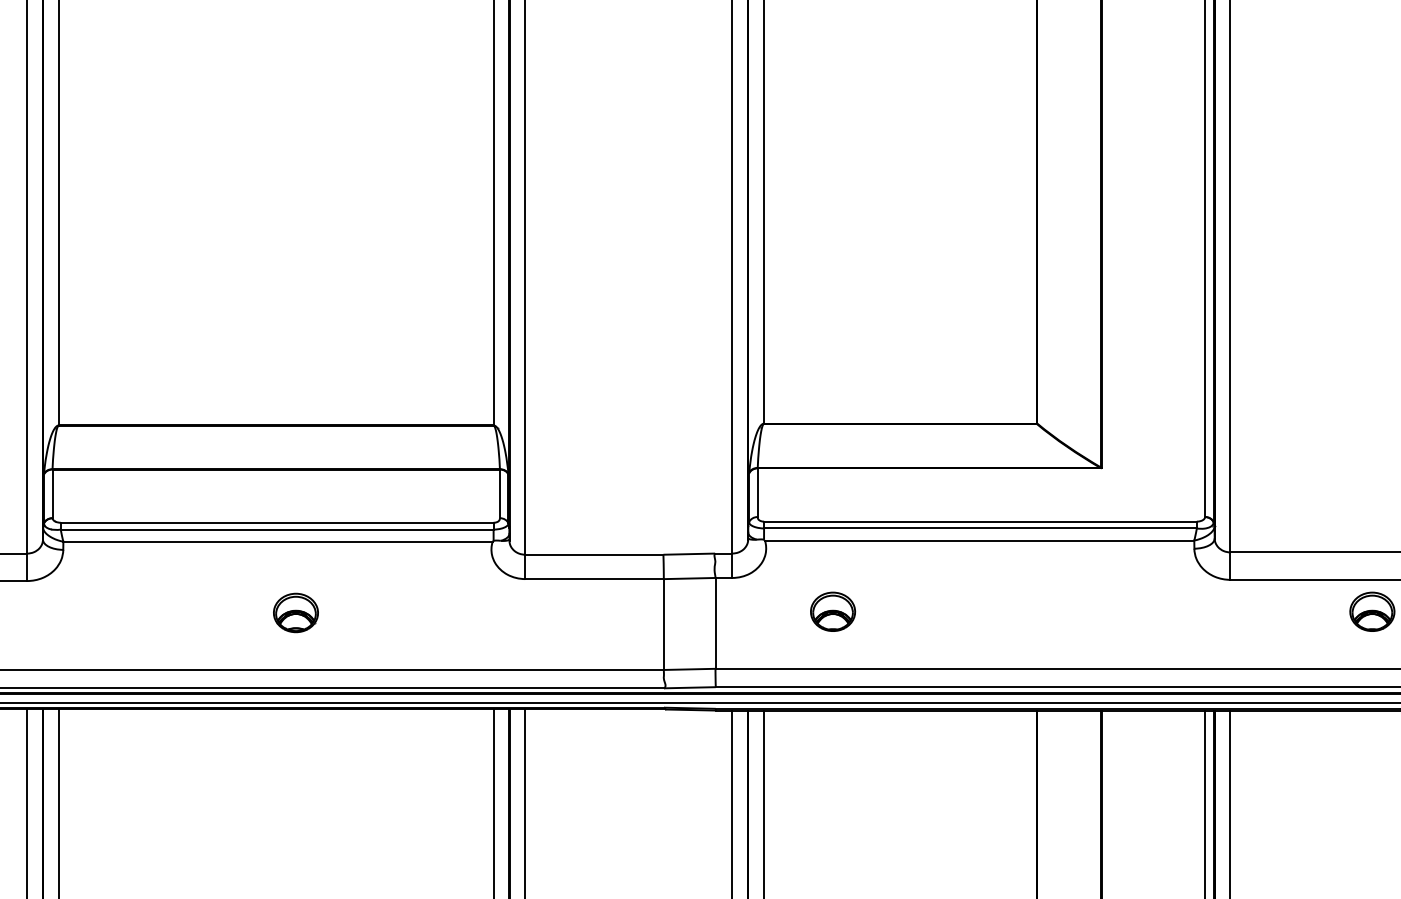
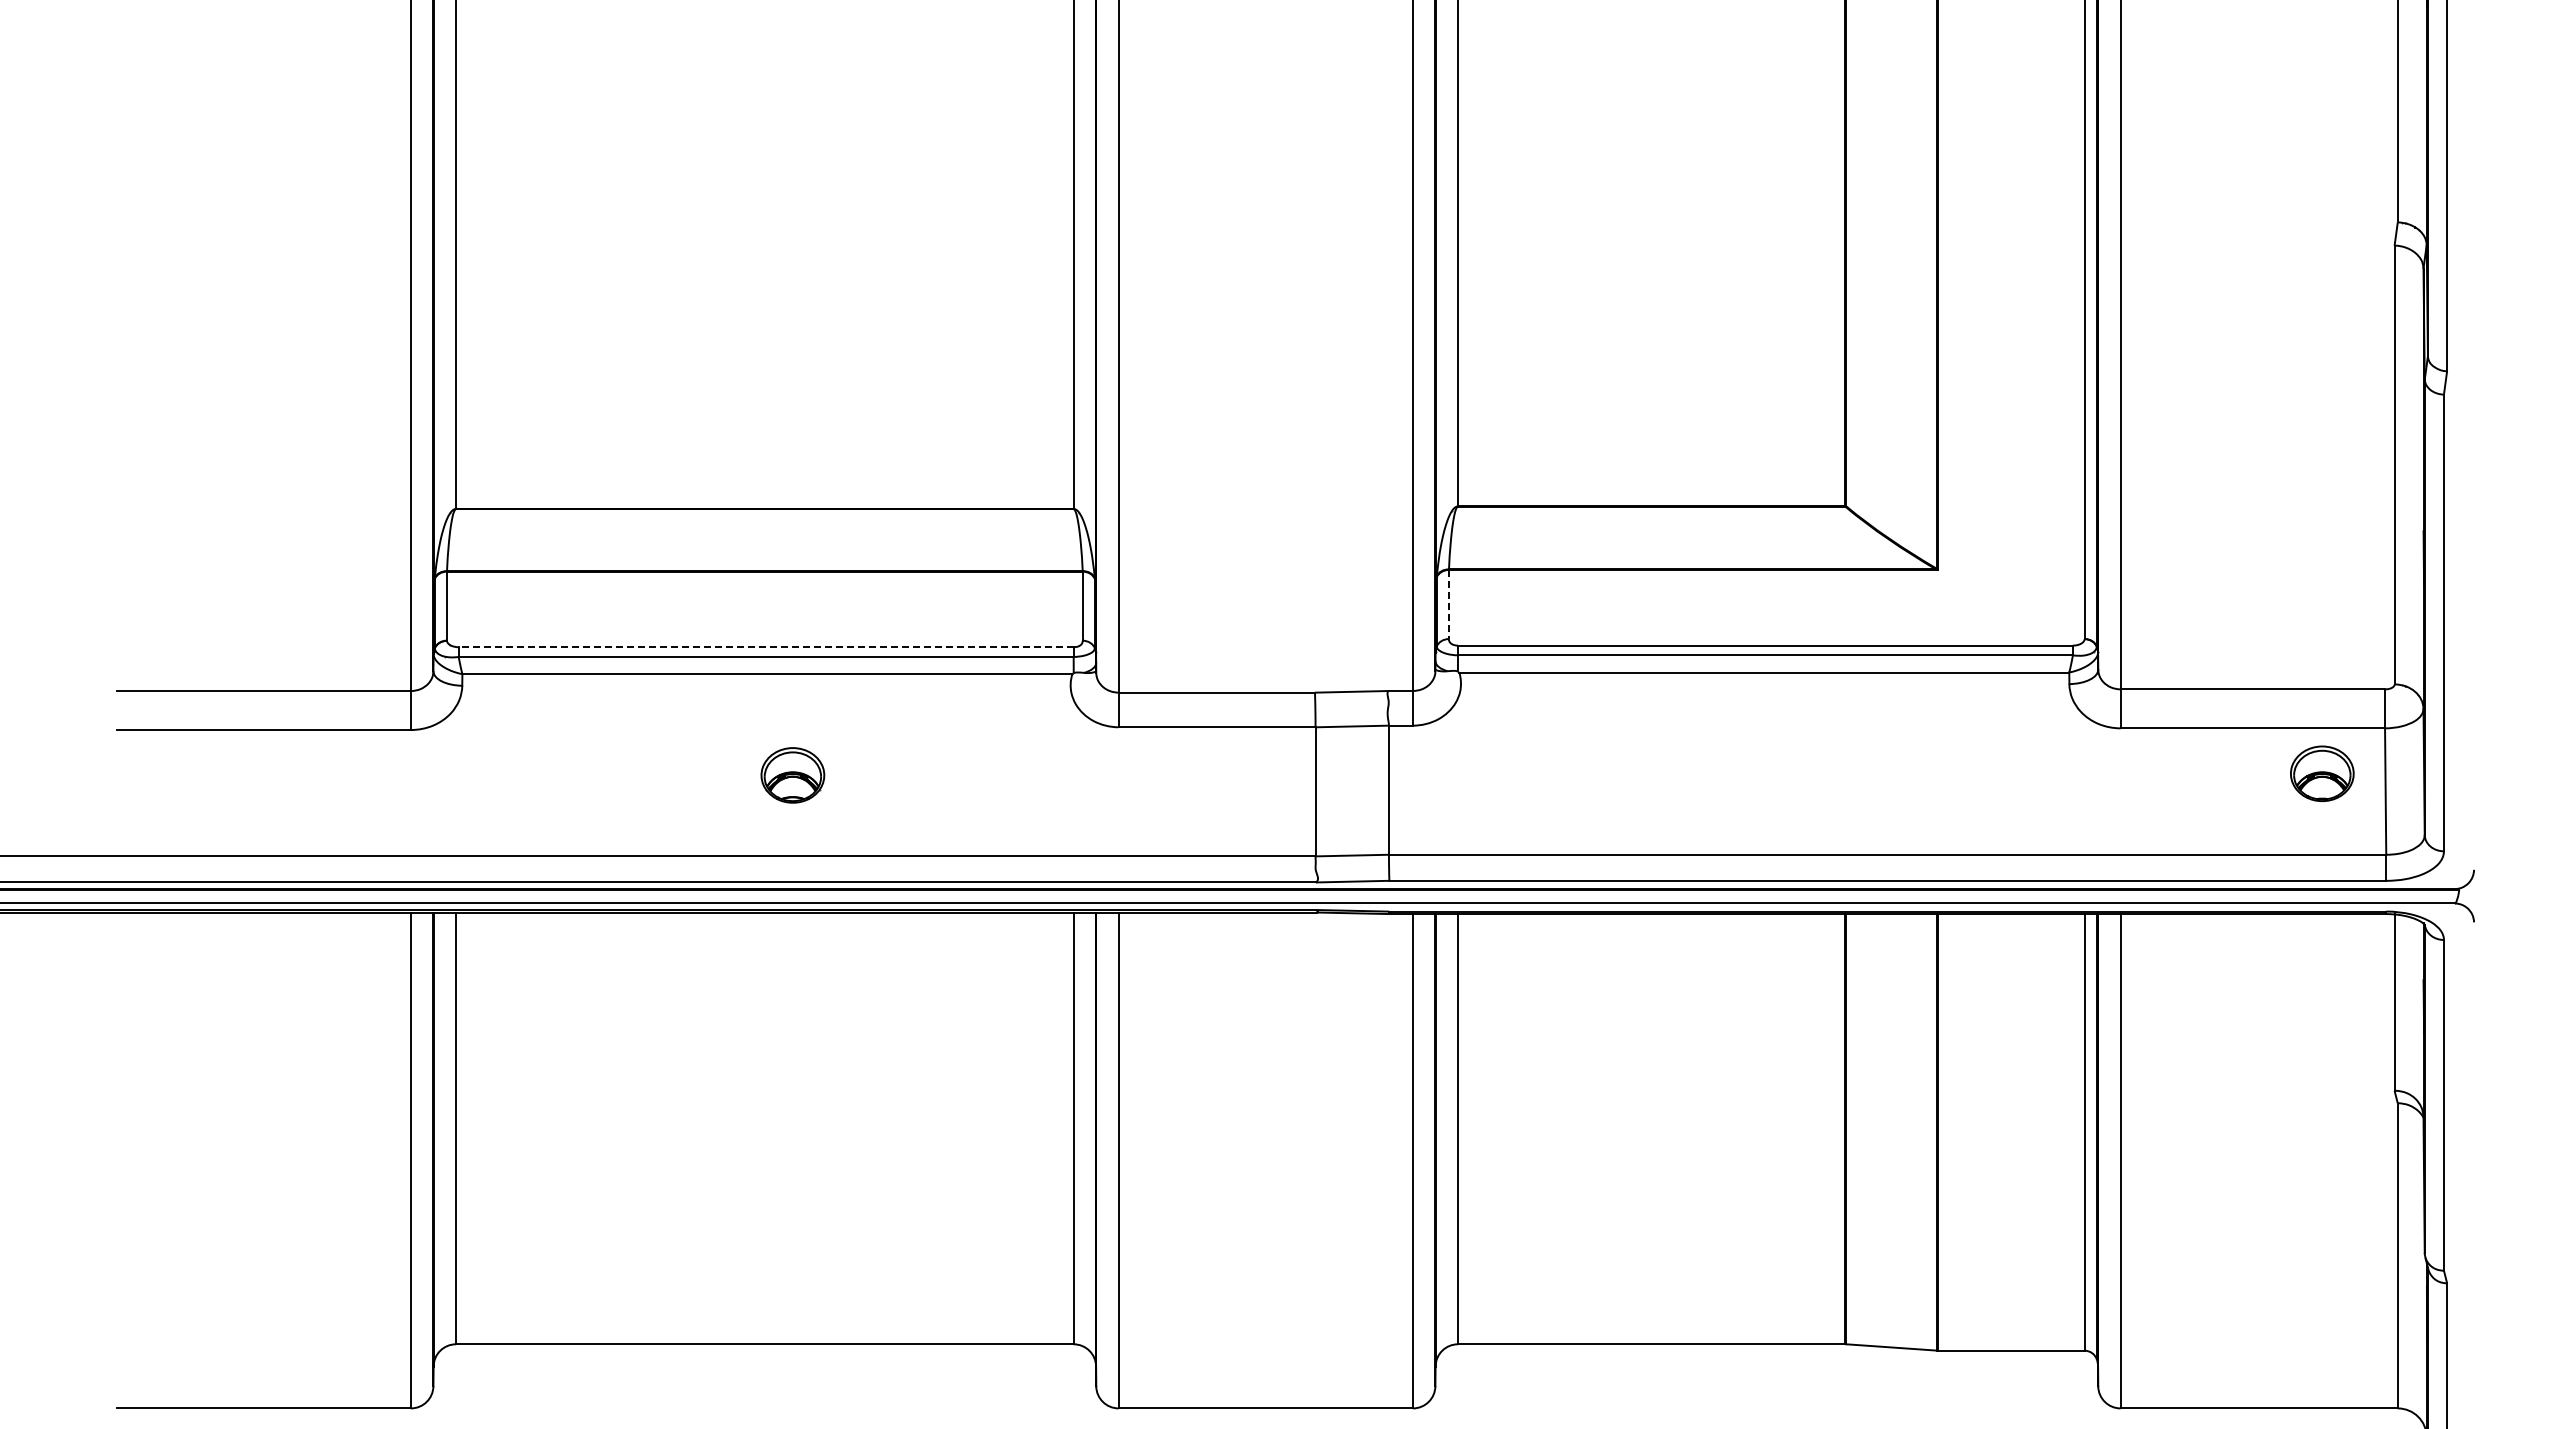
line: (757, 492) -> (1448, 604), solid -> dashed
line: (276, 522) -> (765, 647), solid -> dashed
part: (832, 611) -> (1555, 773), removed

